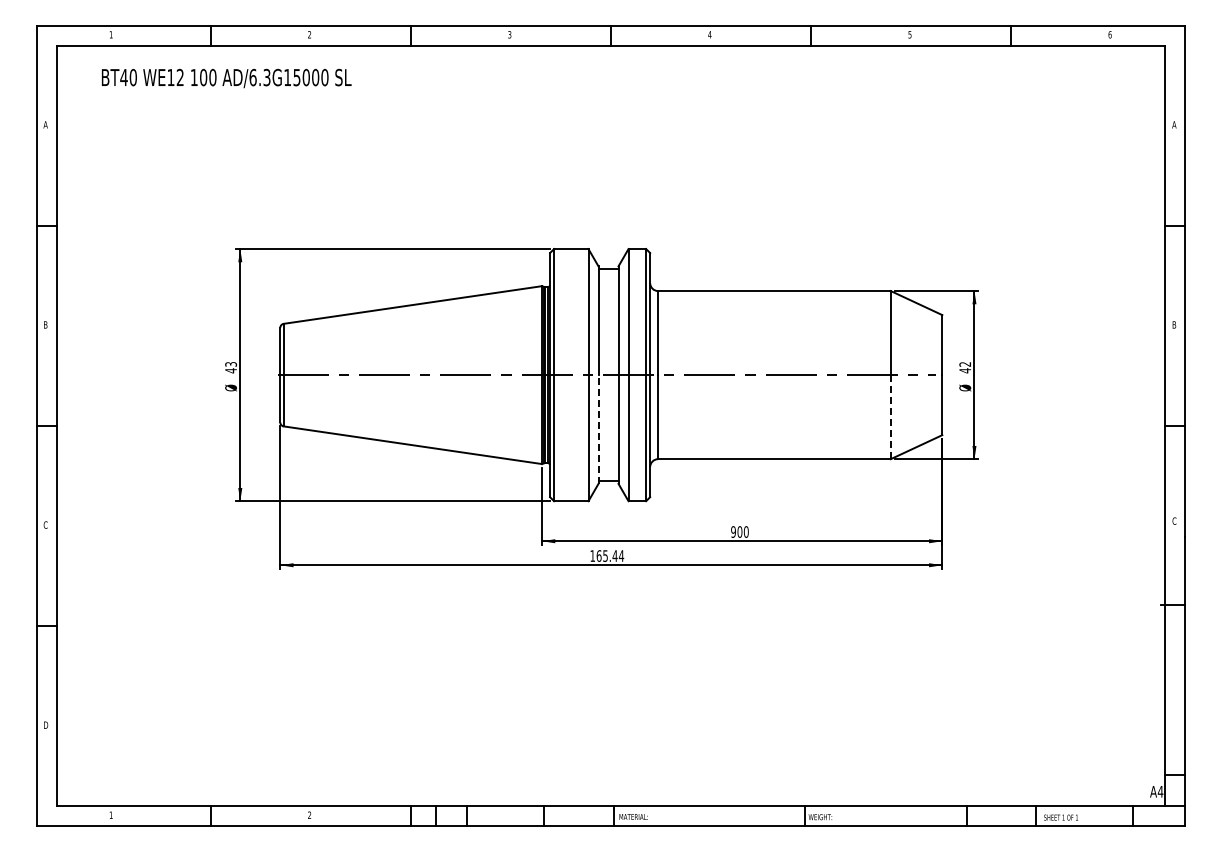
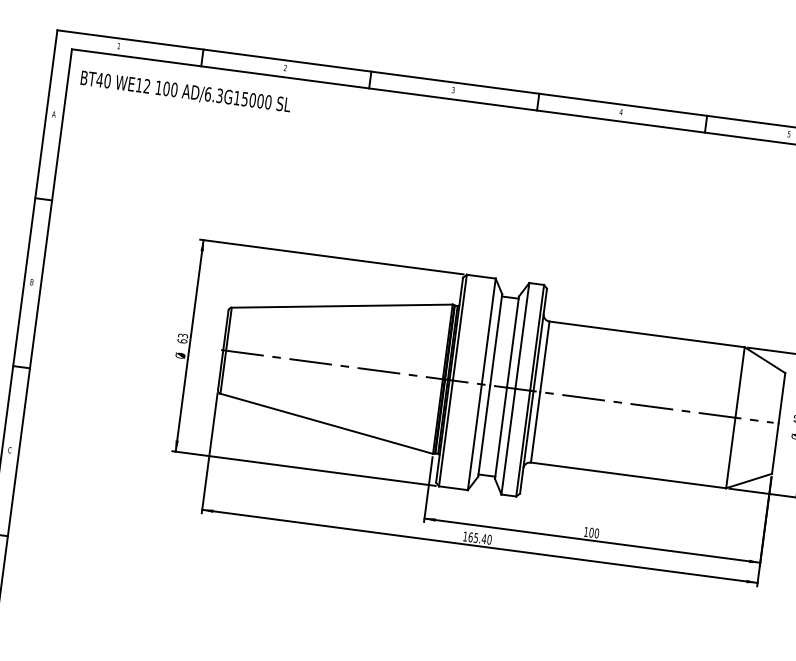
text: (226, 78) -> (185, 92), moved
text: (231, 370) -> (182, 341), 43 -> 63
line: (890, 416) -> (730, 452), dashed -> solid
line: (598, 429) -> (484, 431), dashed -> solid
text: (733, 531) -> (586, 531), 900 -> 100
text: (621, 555) -> (489, 539), 165.44 -> 165.40

